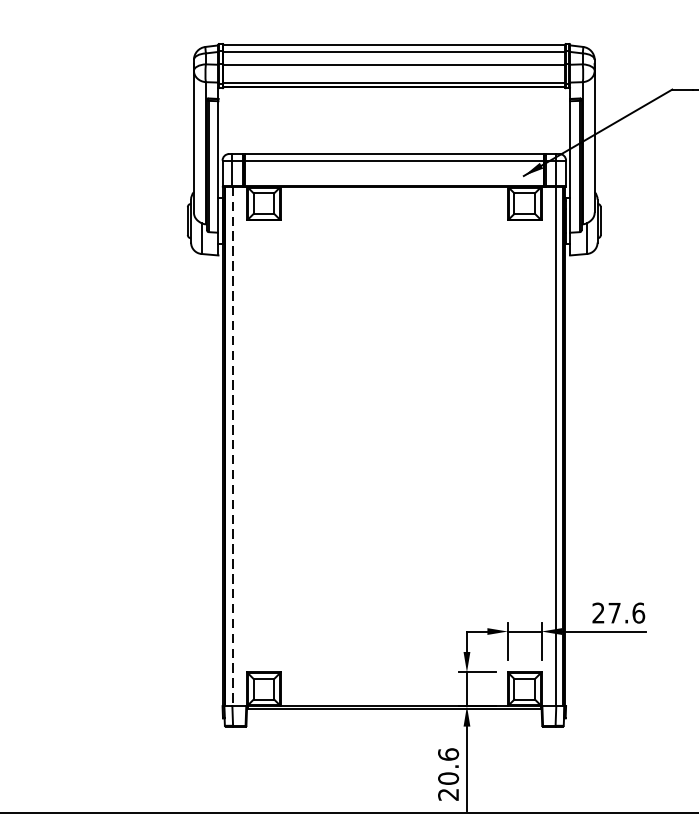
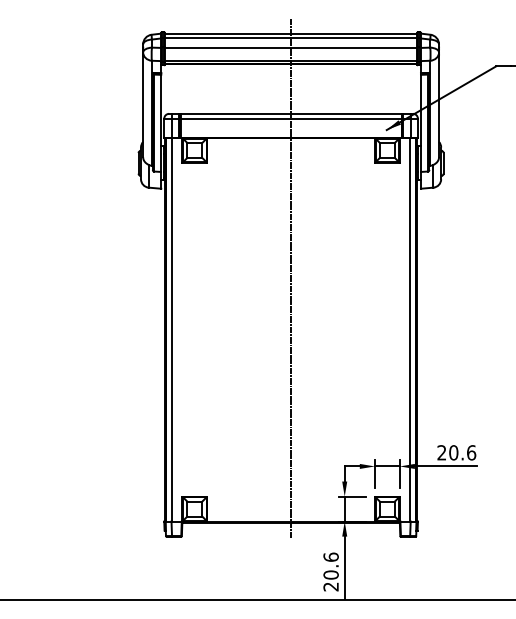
line: (394, 377) -> (291, 278), added
line: (232, 446) -> (171, 329), dashed -> solid
text: (614, 612) -> (453, 452), 27.6 -> 20.6

